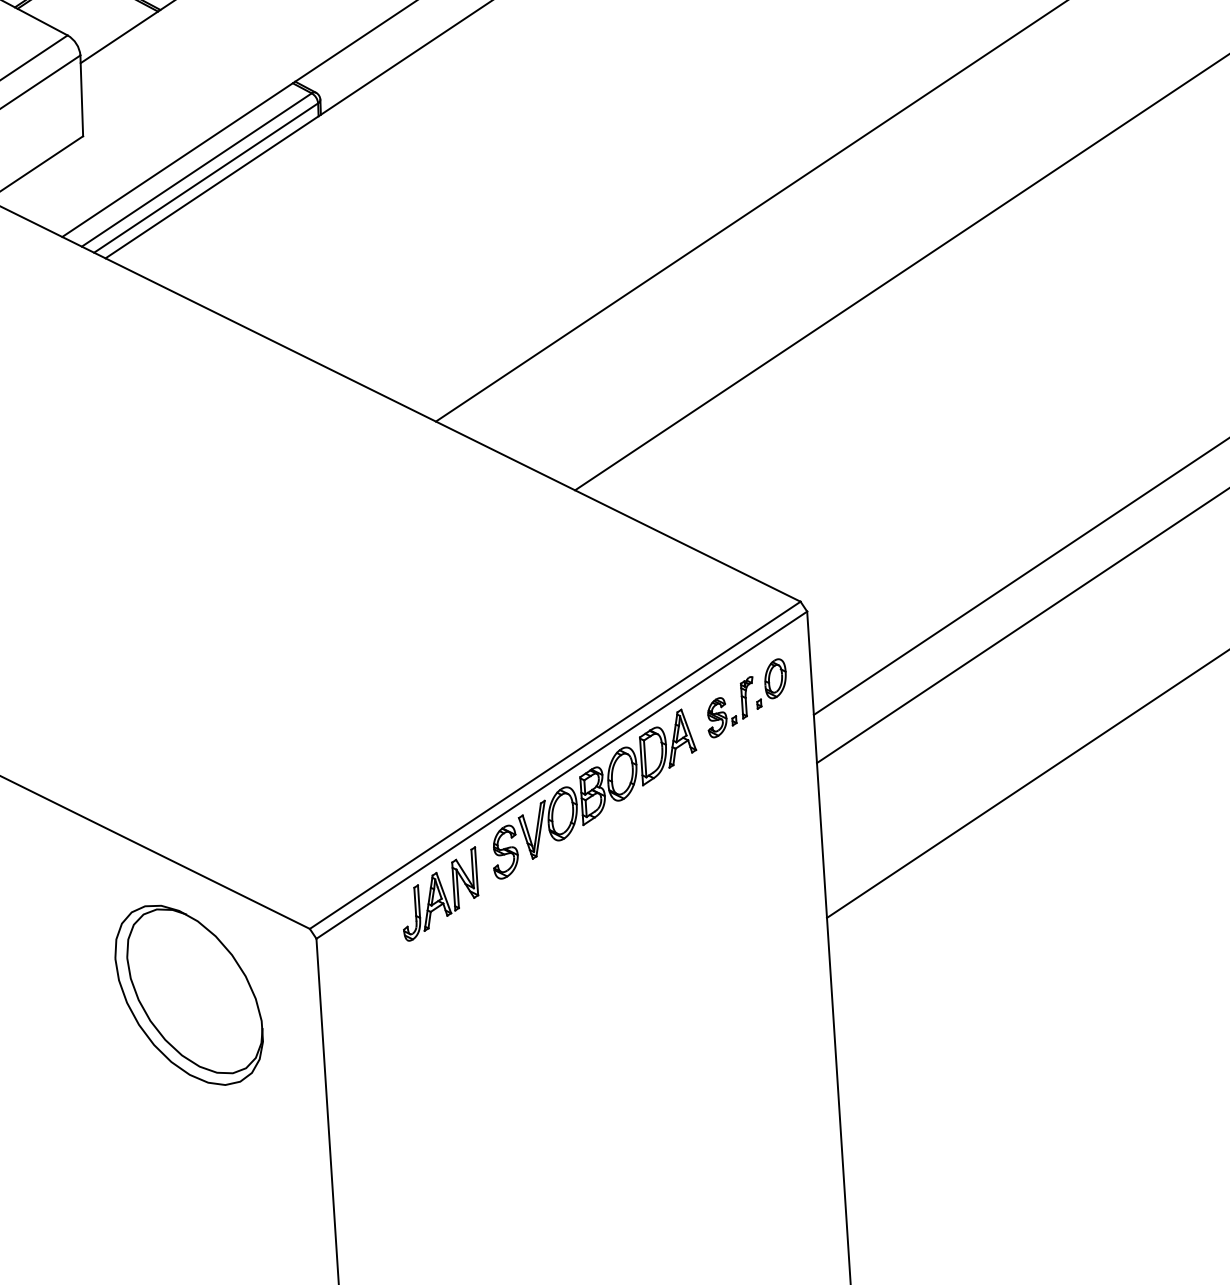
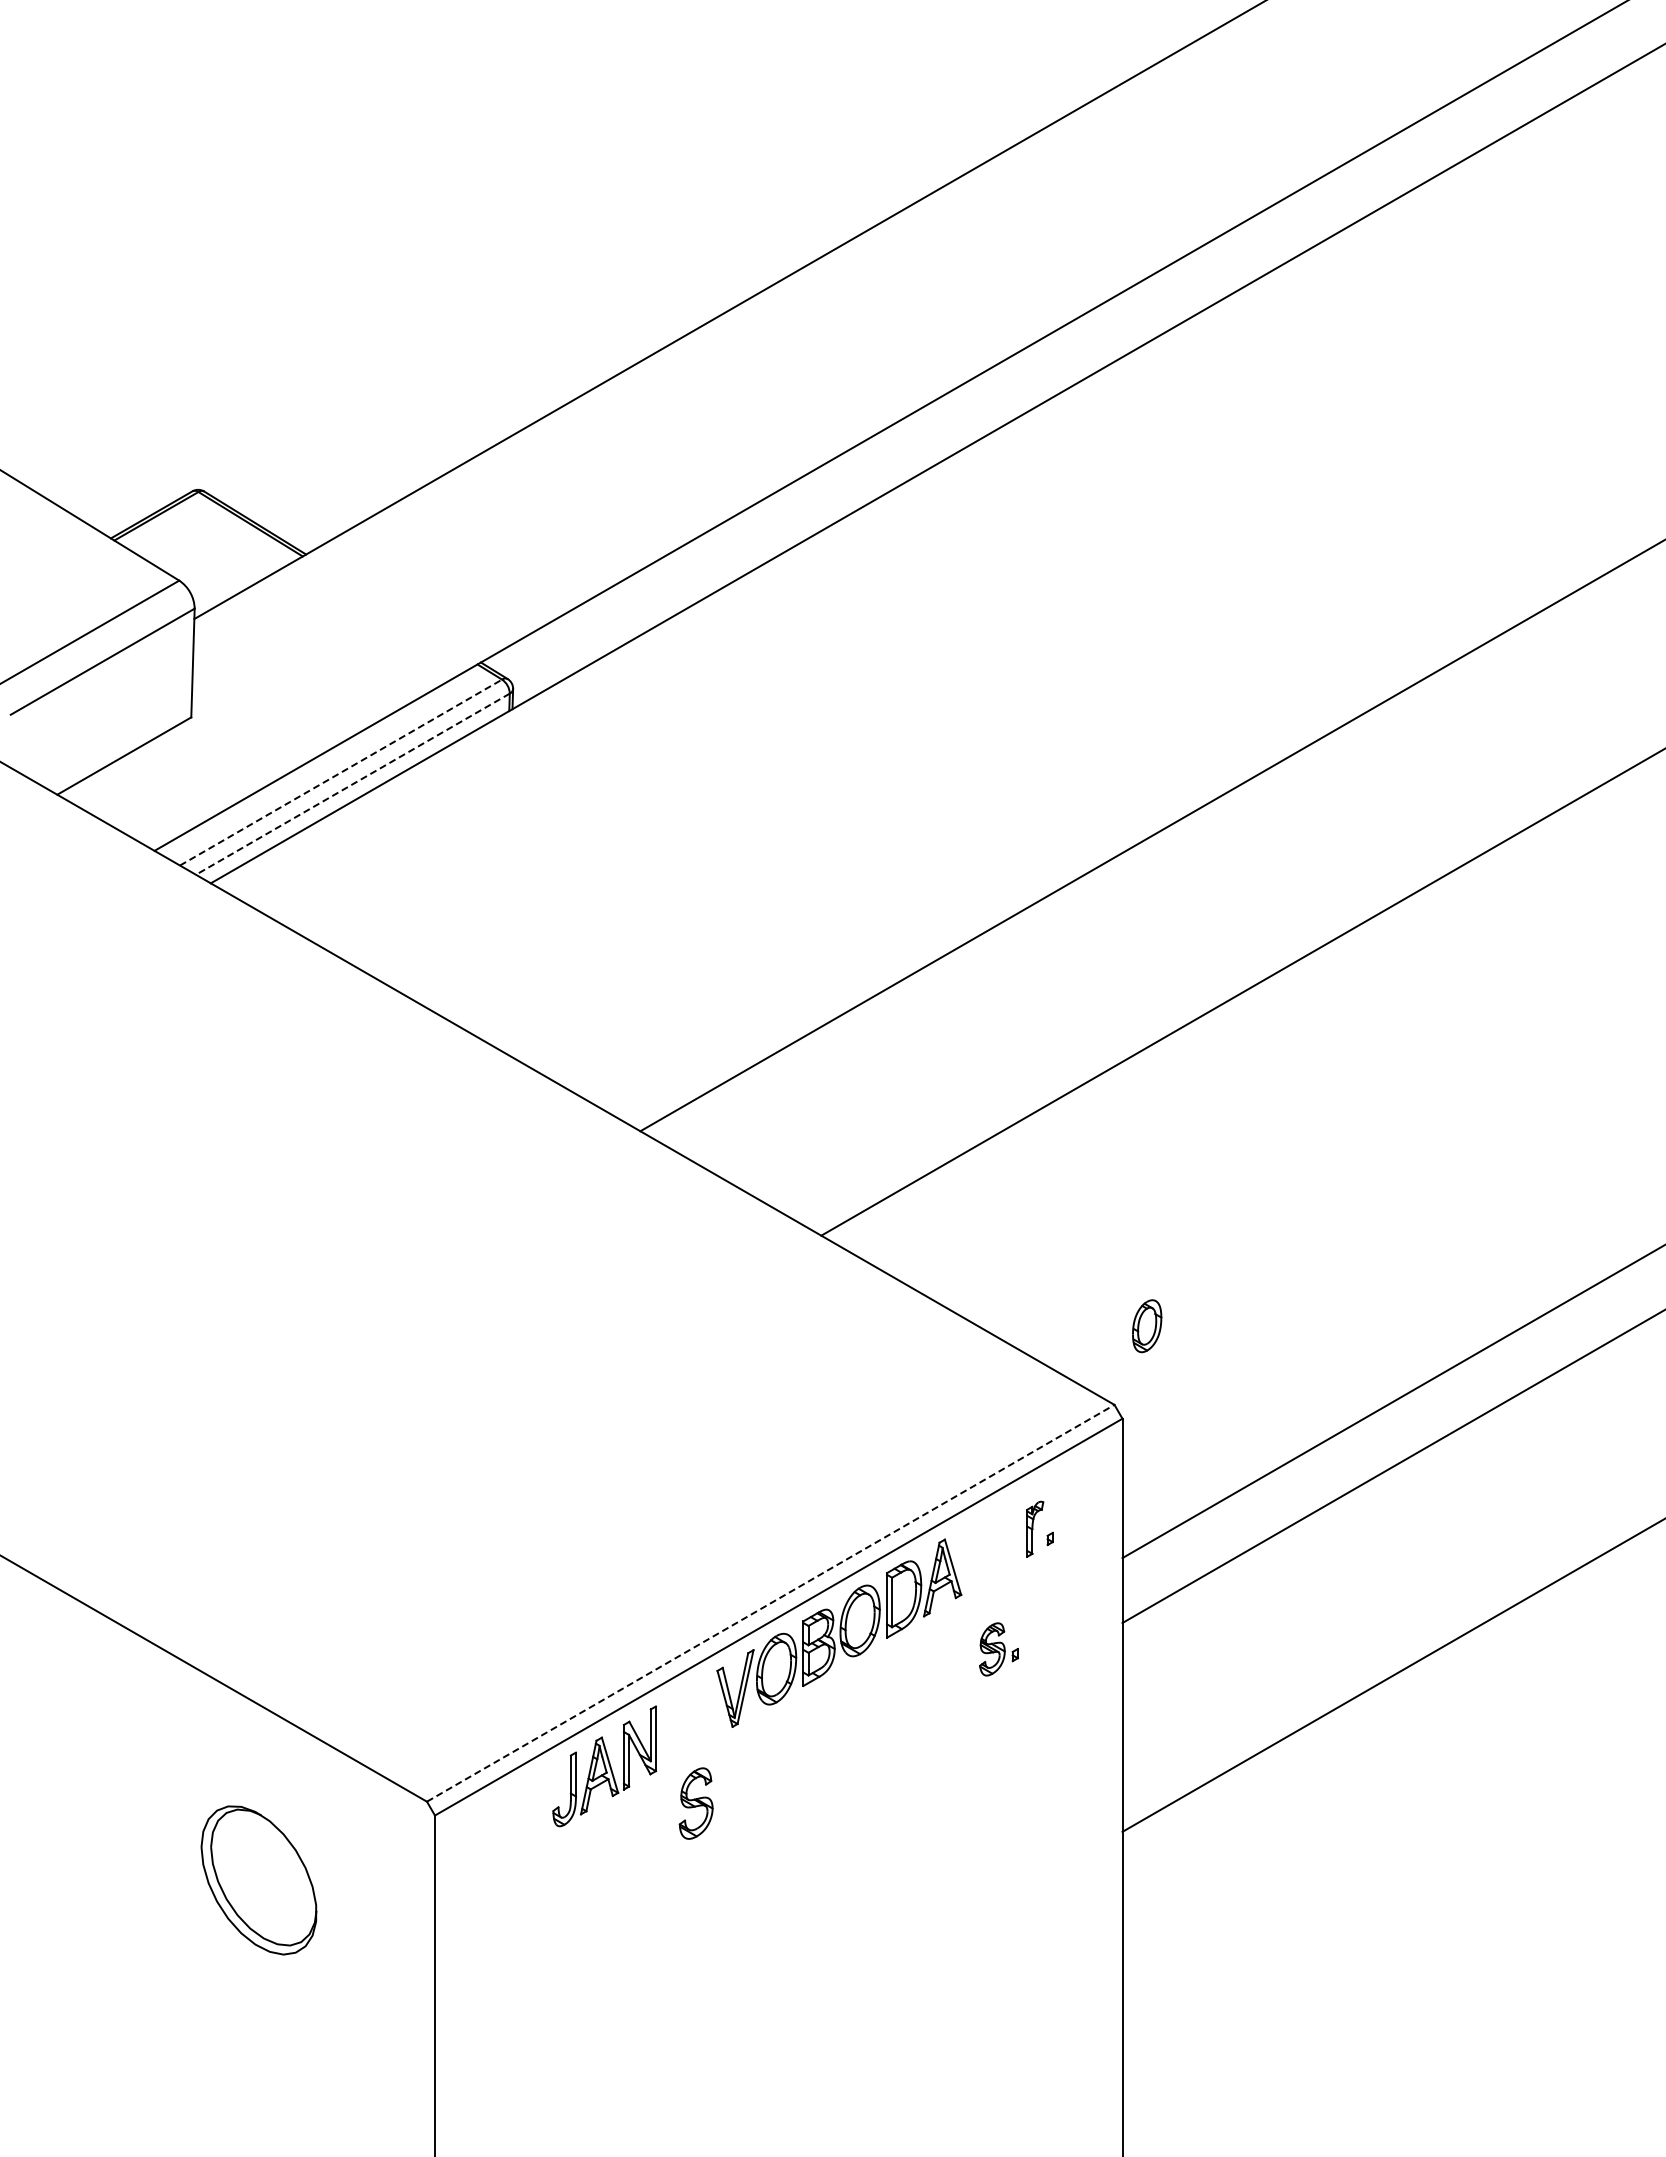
line: (197, 169) -> (341, 772), solid -> dashed
line: (205, 178) -> (352, 784), solid -> dashed
part: (775, 678) -> (1147, 1326), moved
part: (721, 717) -> (998, 1649), moved
line: (555, 765) -> (770, 1603), solid -> dashed
part: (504, 852) -> (695, 1803), moved
part: (188, 995) -> (258, 1880), size x0.6

